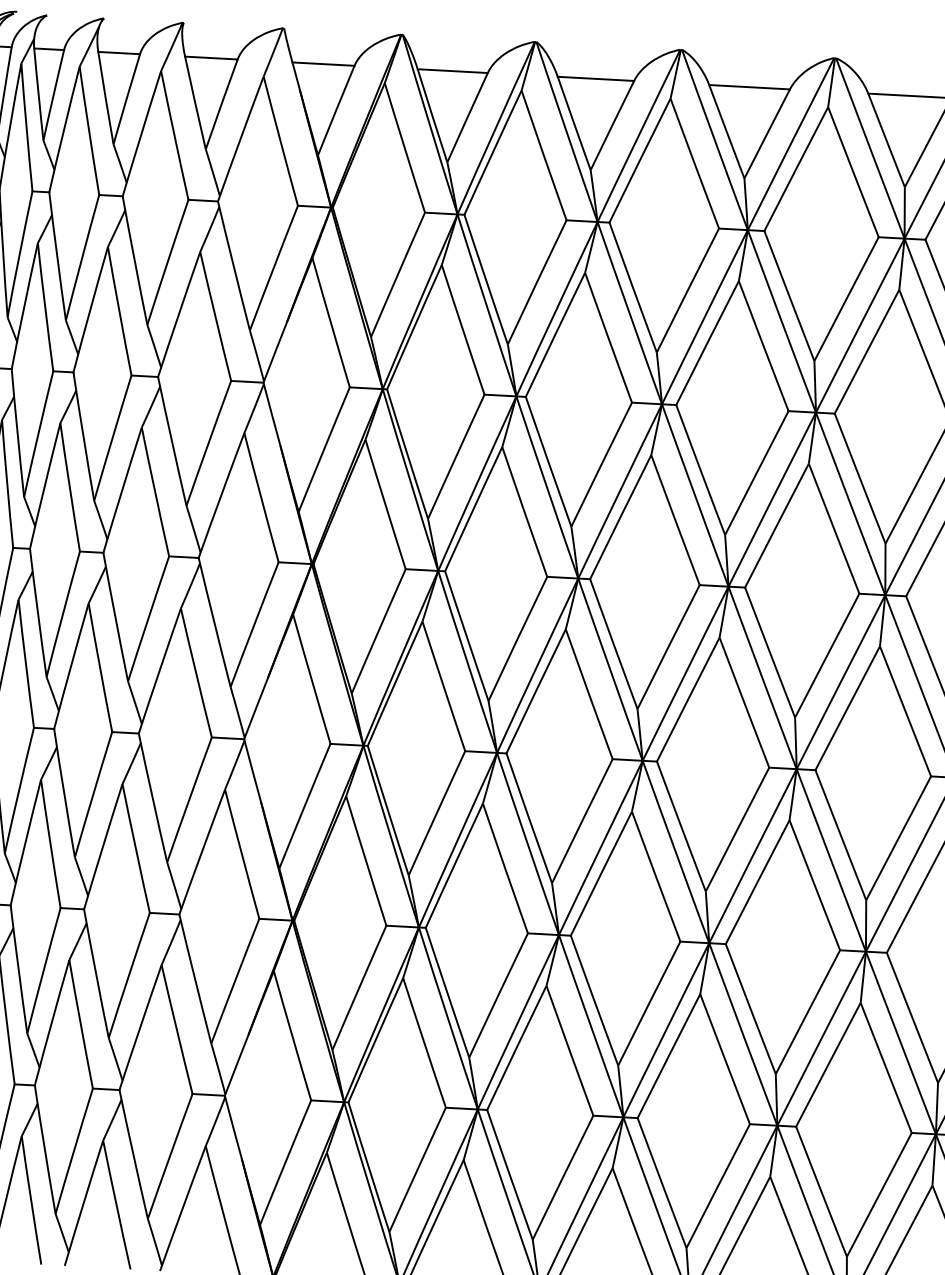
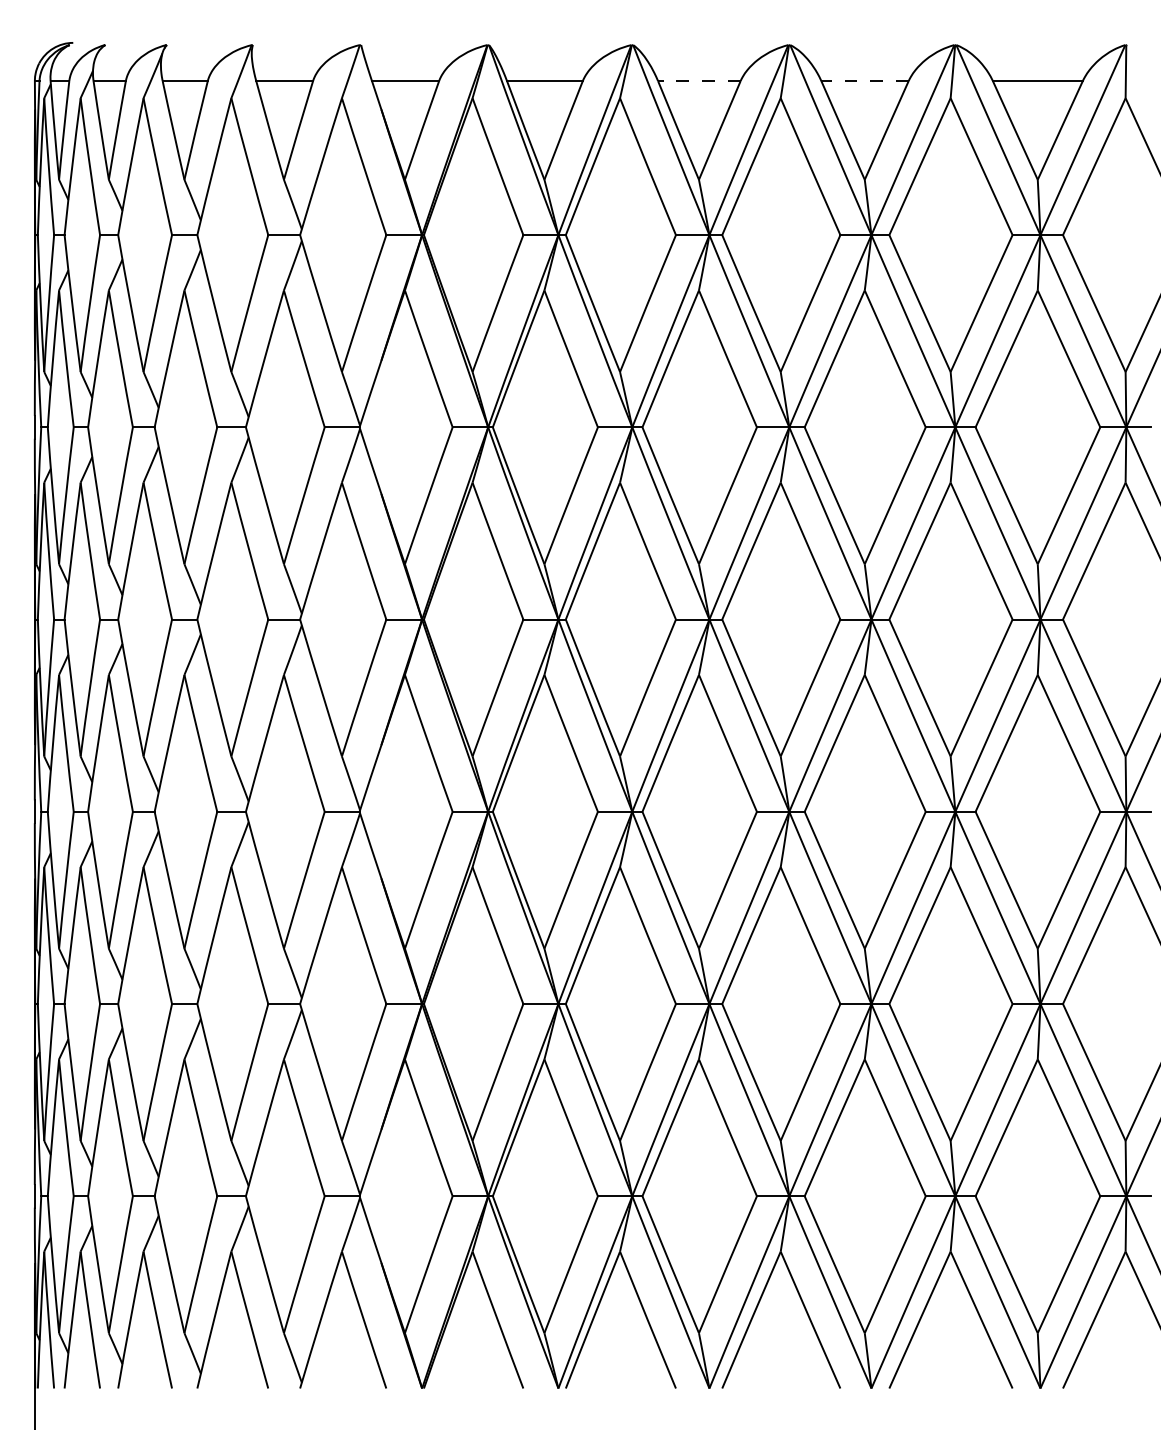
line: (595, 79) -> (698, 81), solid -> dashed
line: (750, 87) -> (865, 81), solid -> dashed

